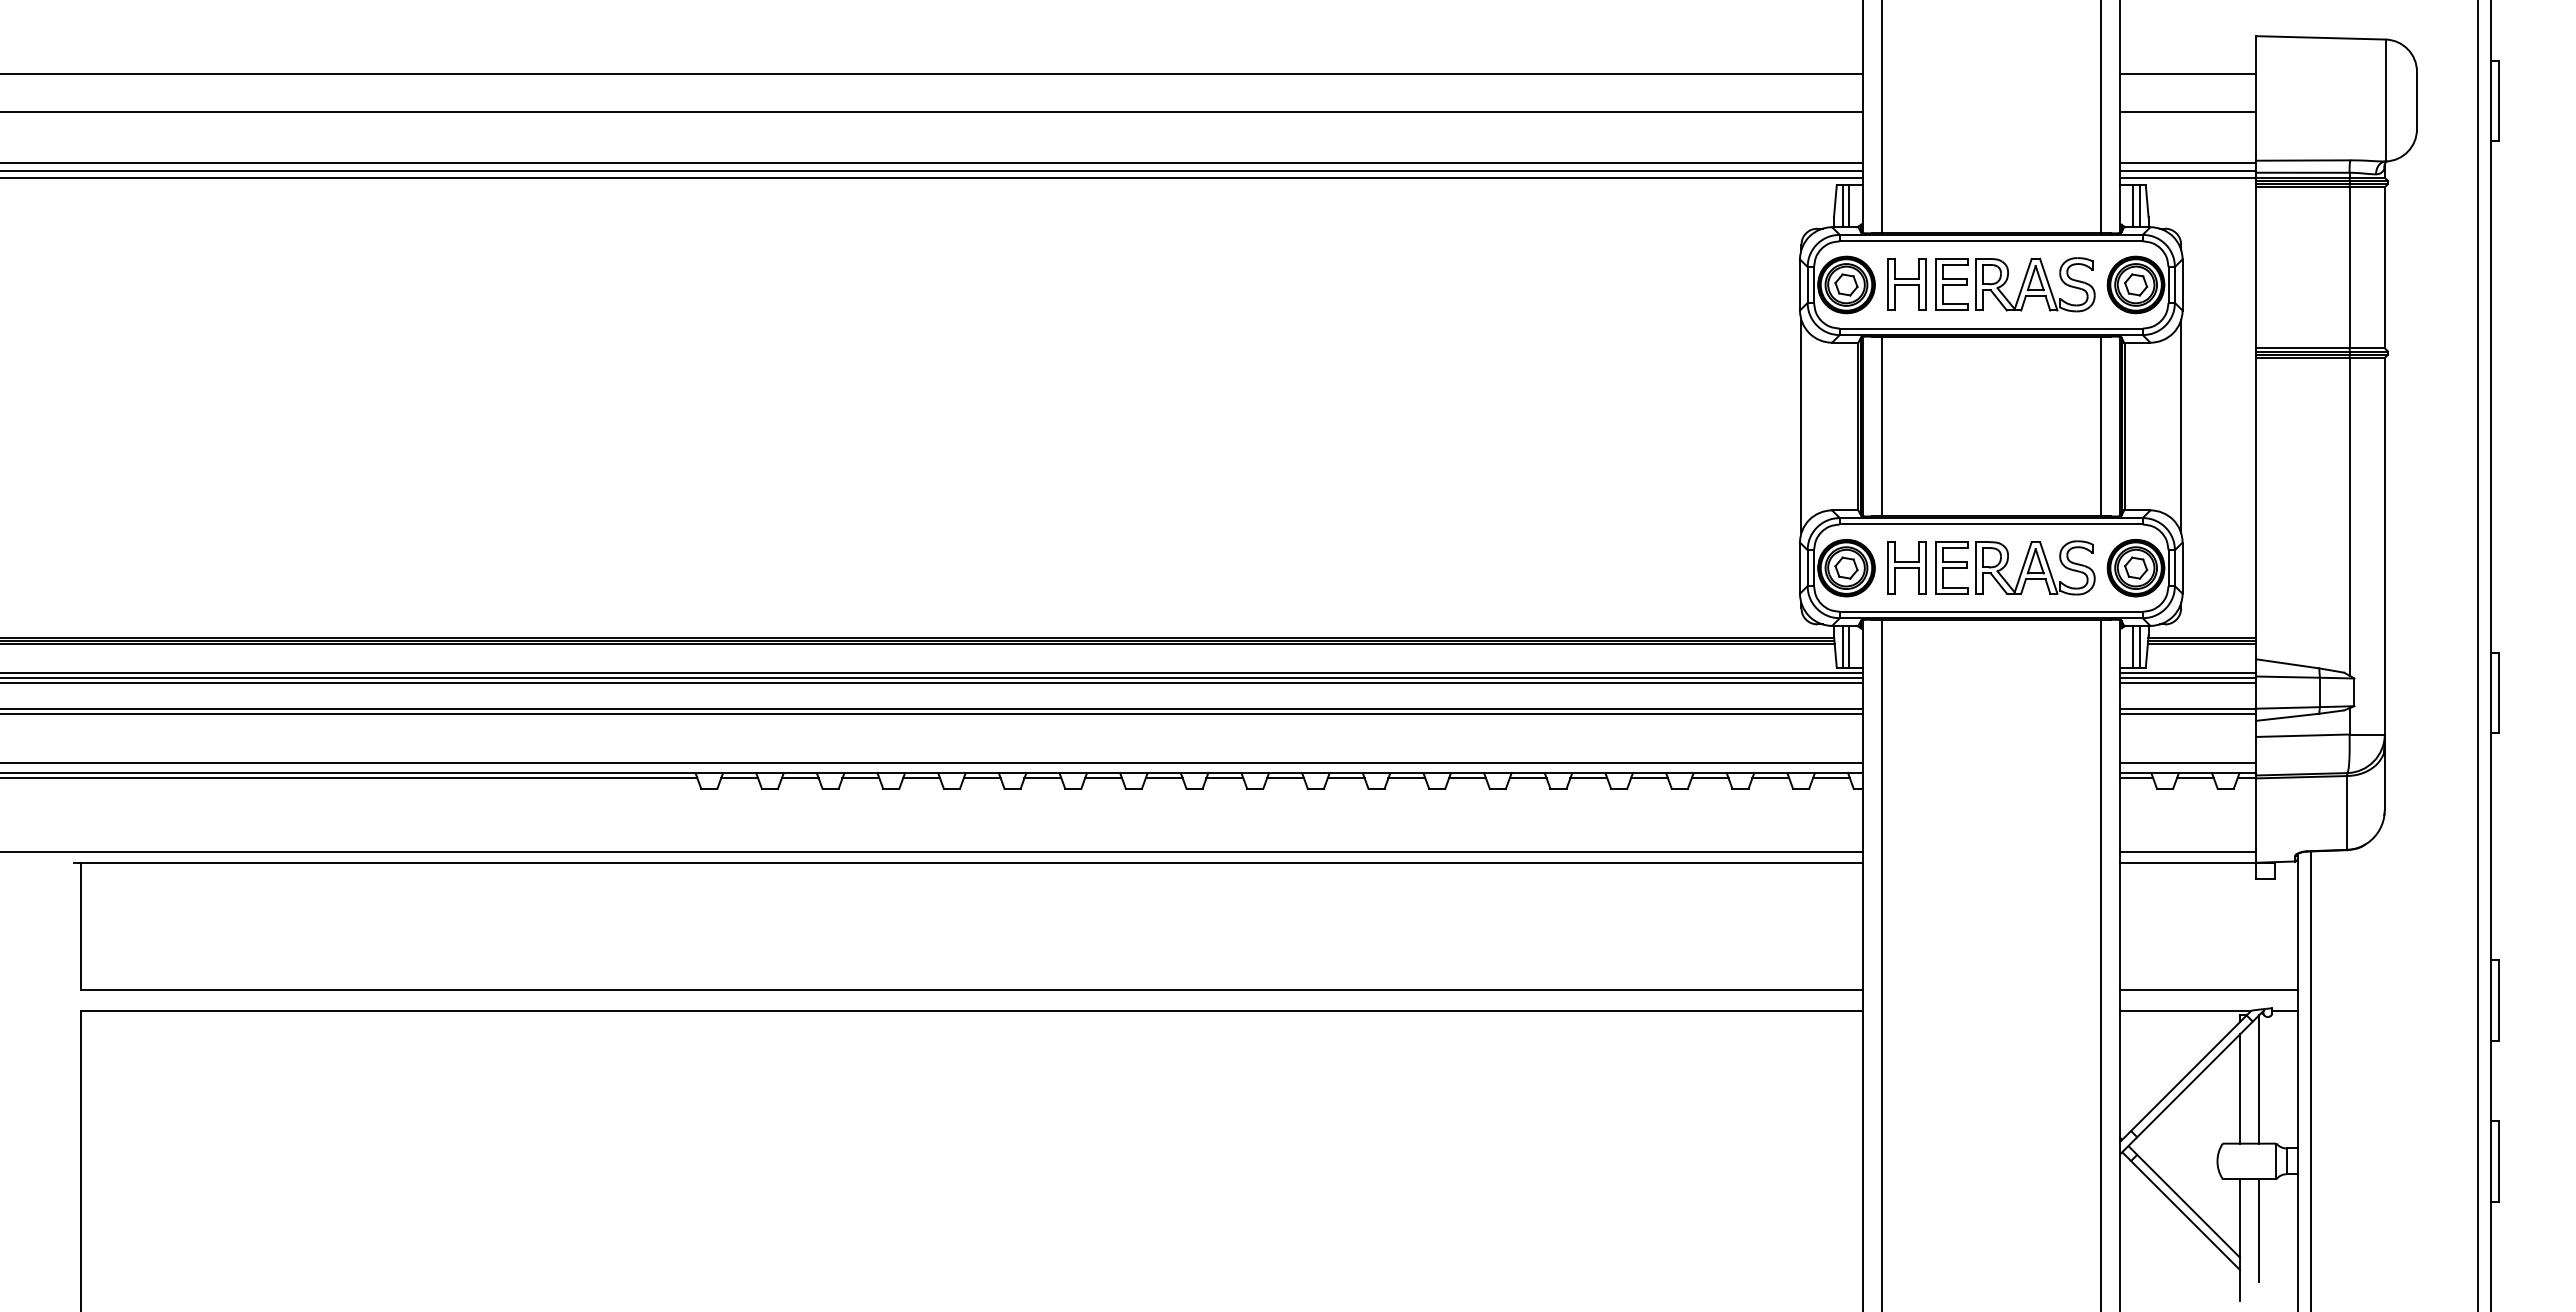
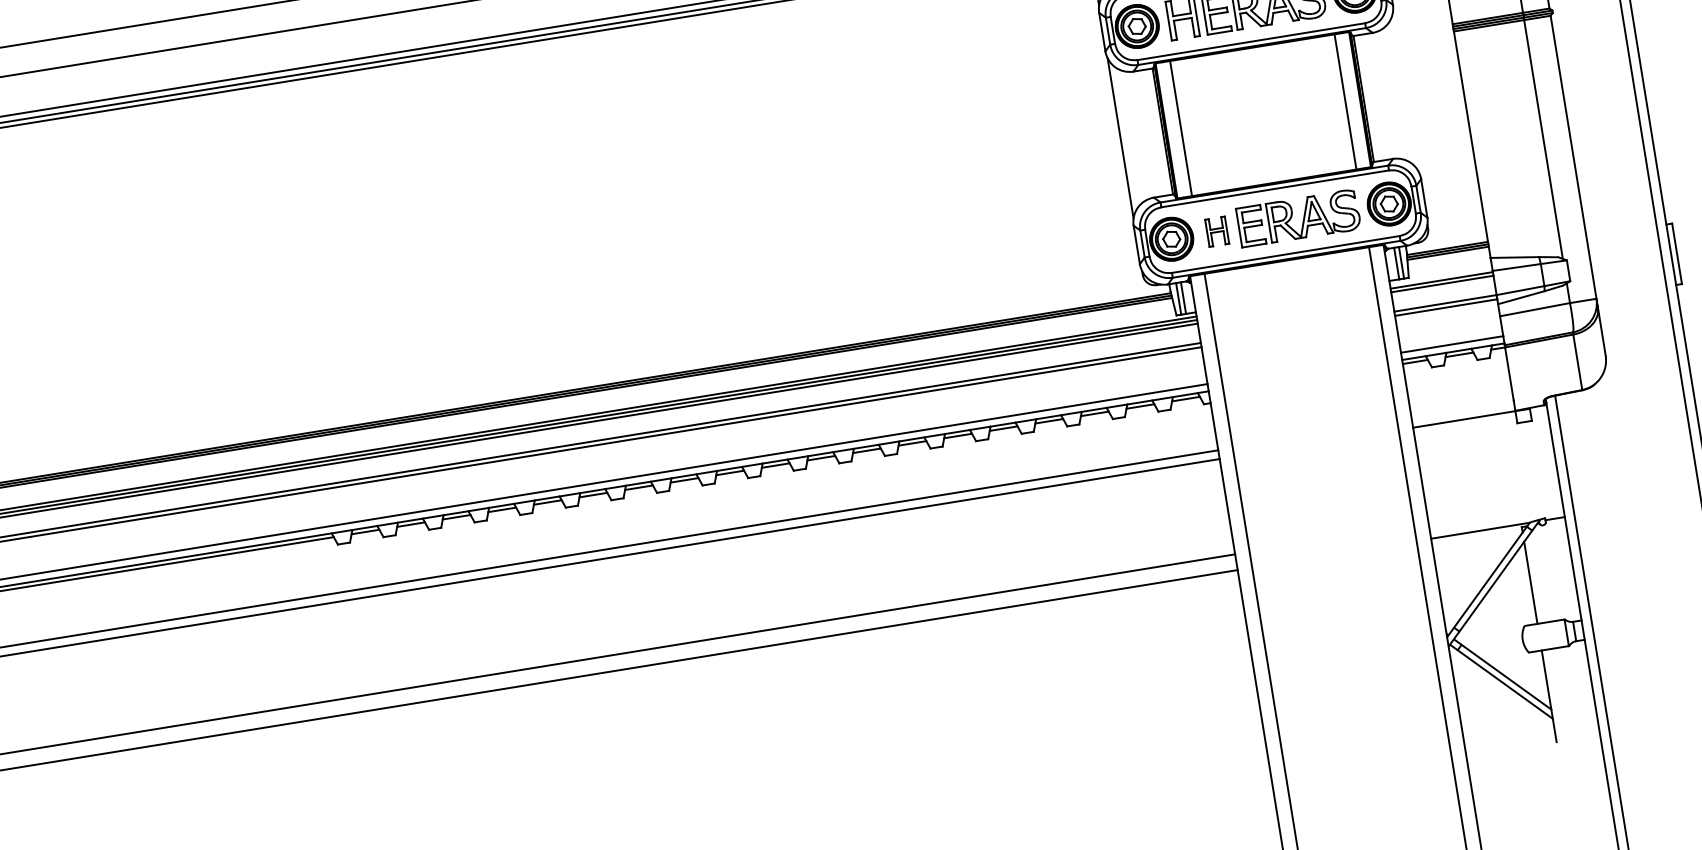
line: (2181, 426) -> (1406, 92), removed
part: (1906, 567) -> (1216, 231), size x0.7
line: (2188, 673) -> (1441, 276), removed
line: (2188, 851) -> (1463, 410), removed
line: (2208, 989) -> (1495, 511), removed
line: (2259, 1079) -> (1544, 573), removed
line: (2259, 1230) -> (1562, 686), removed

